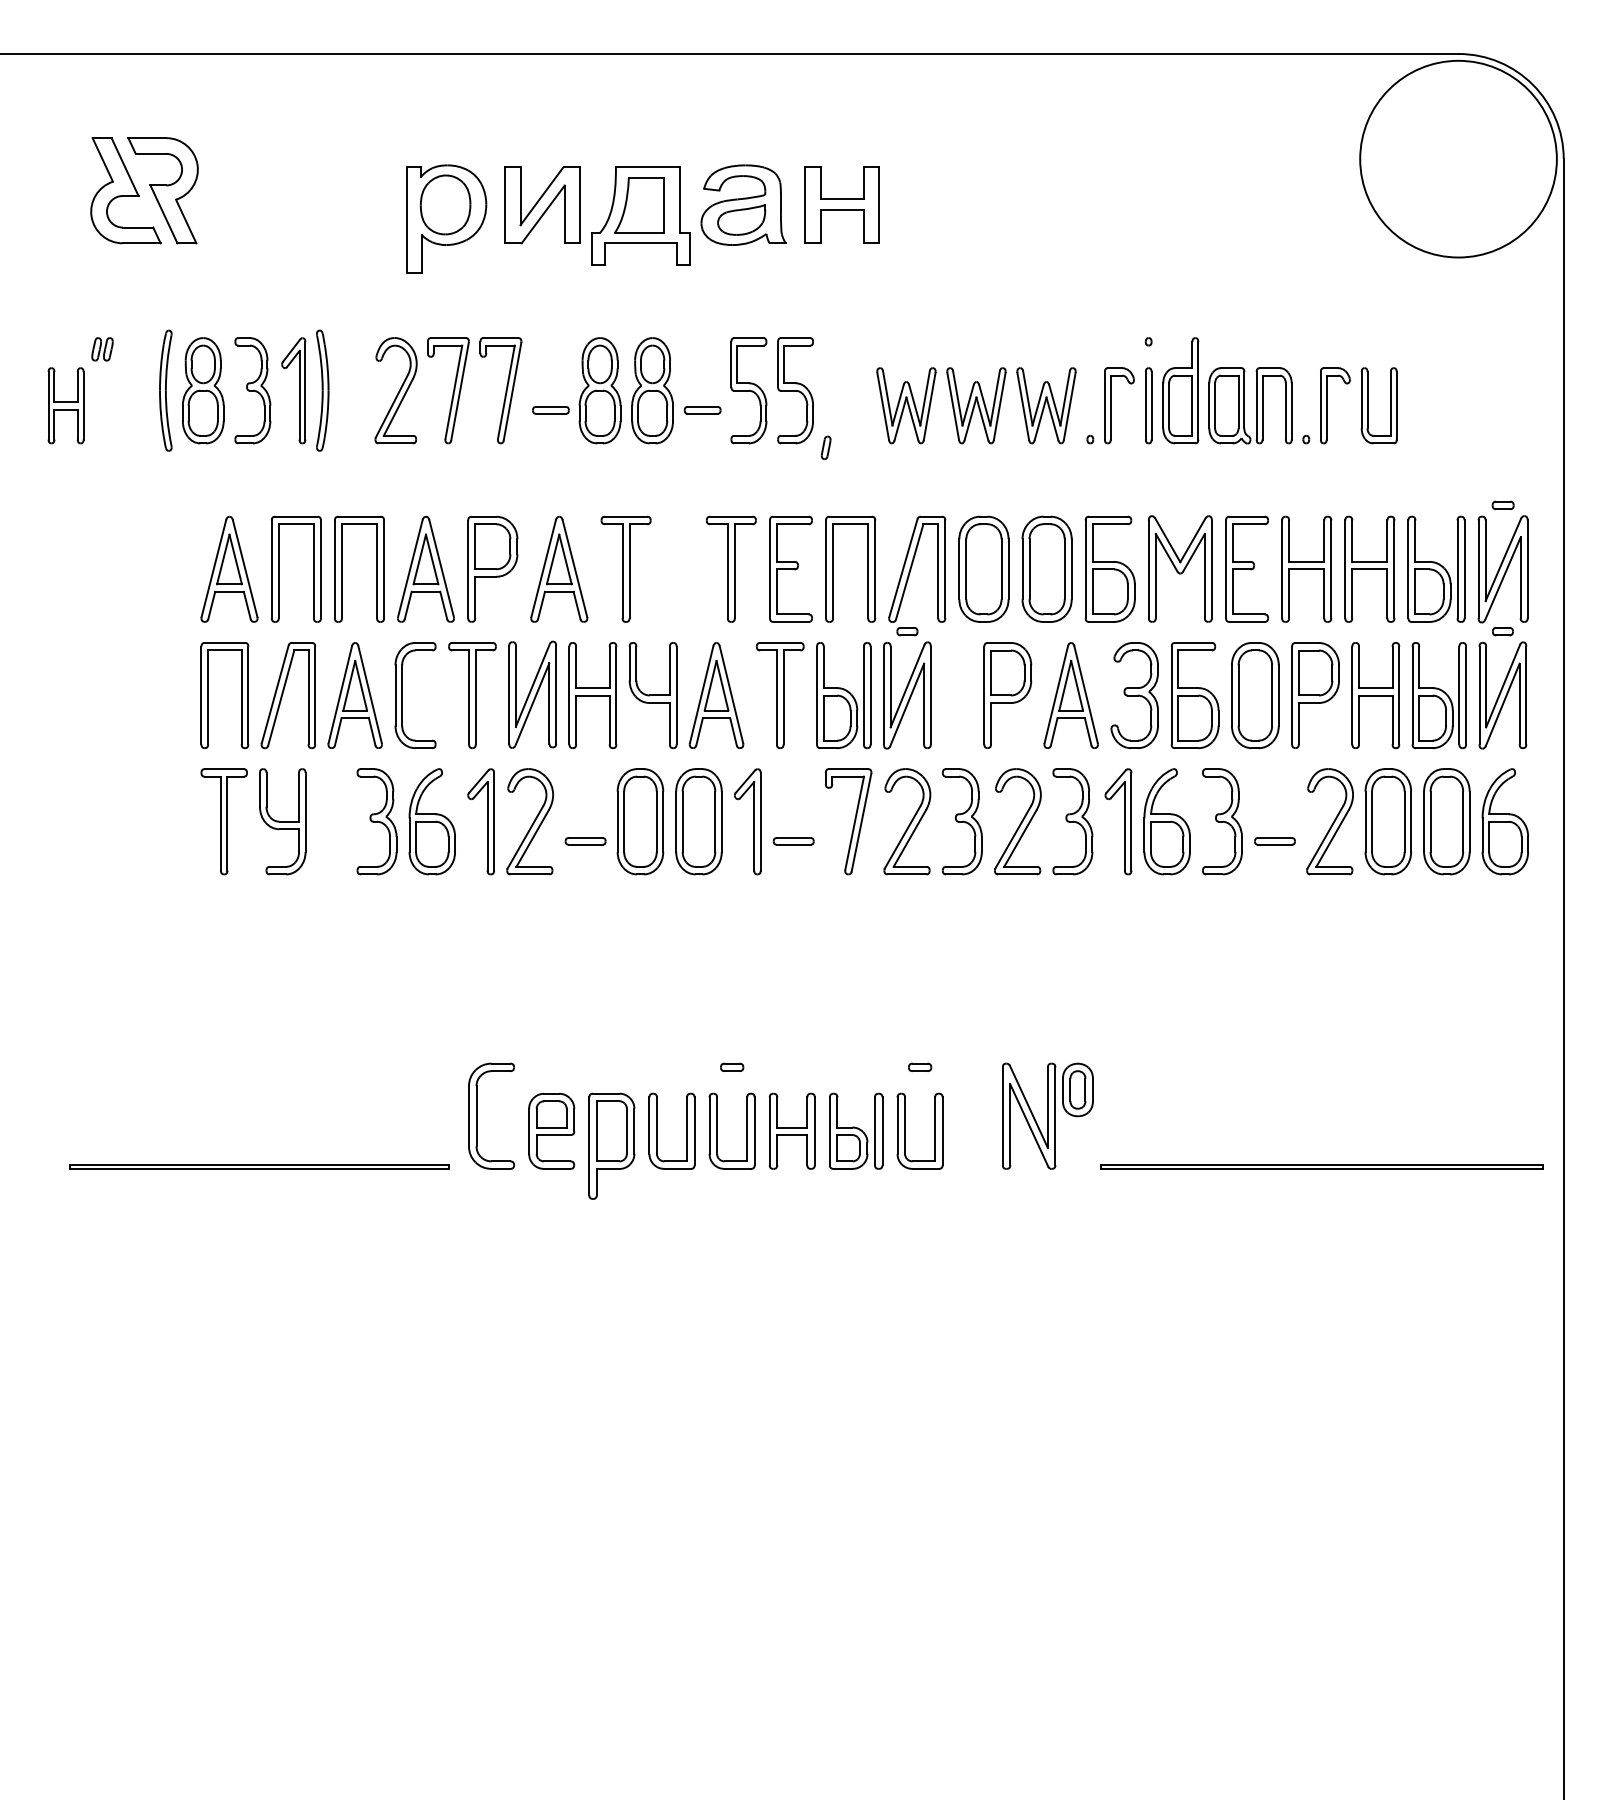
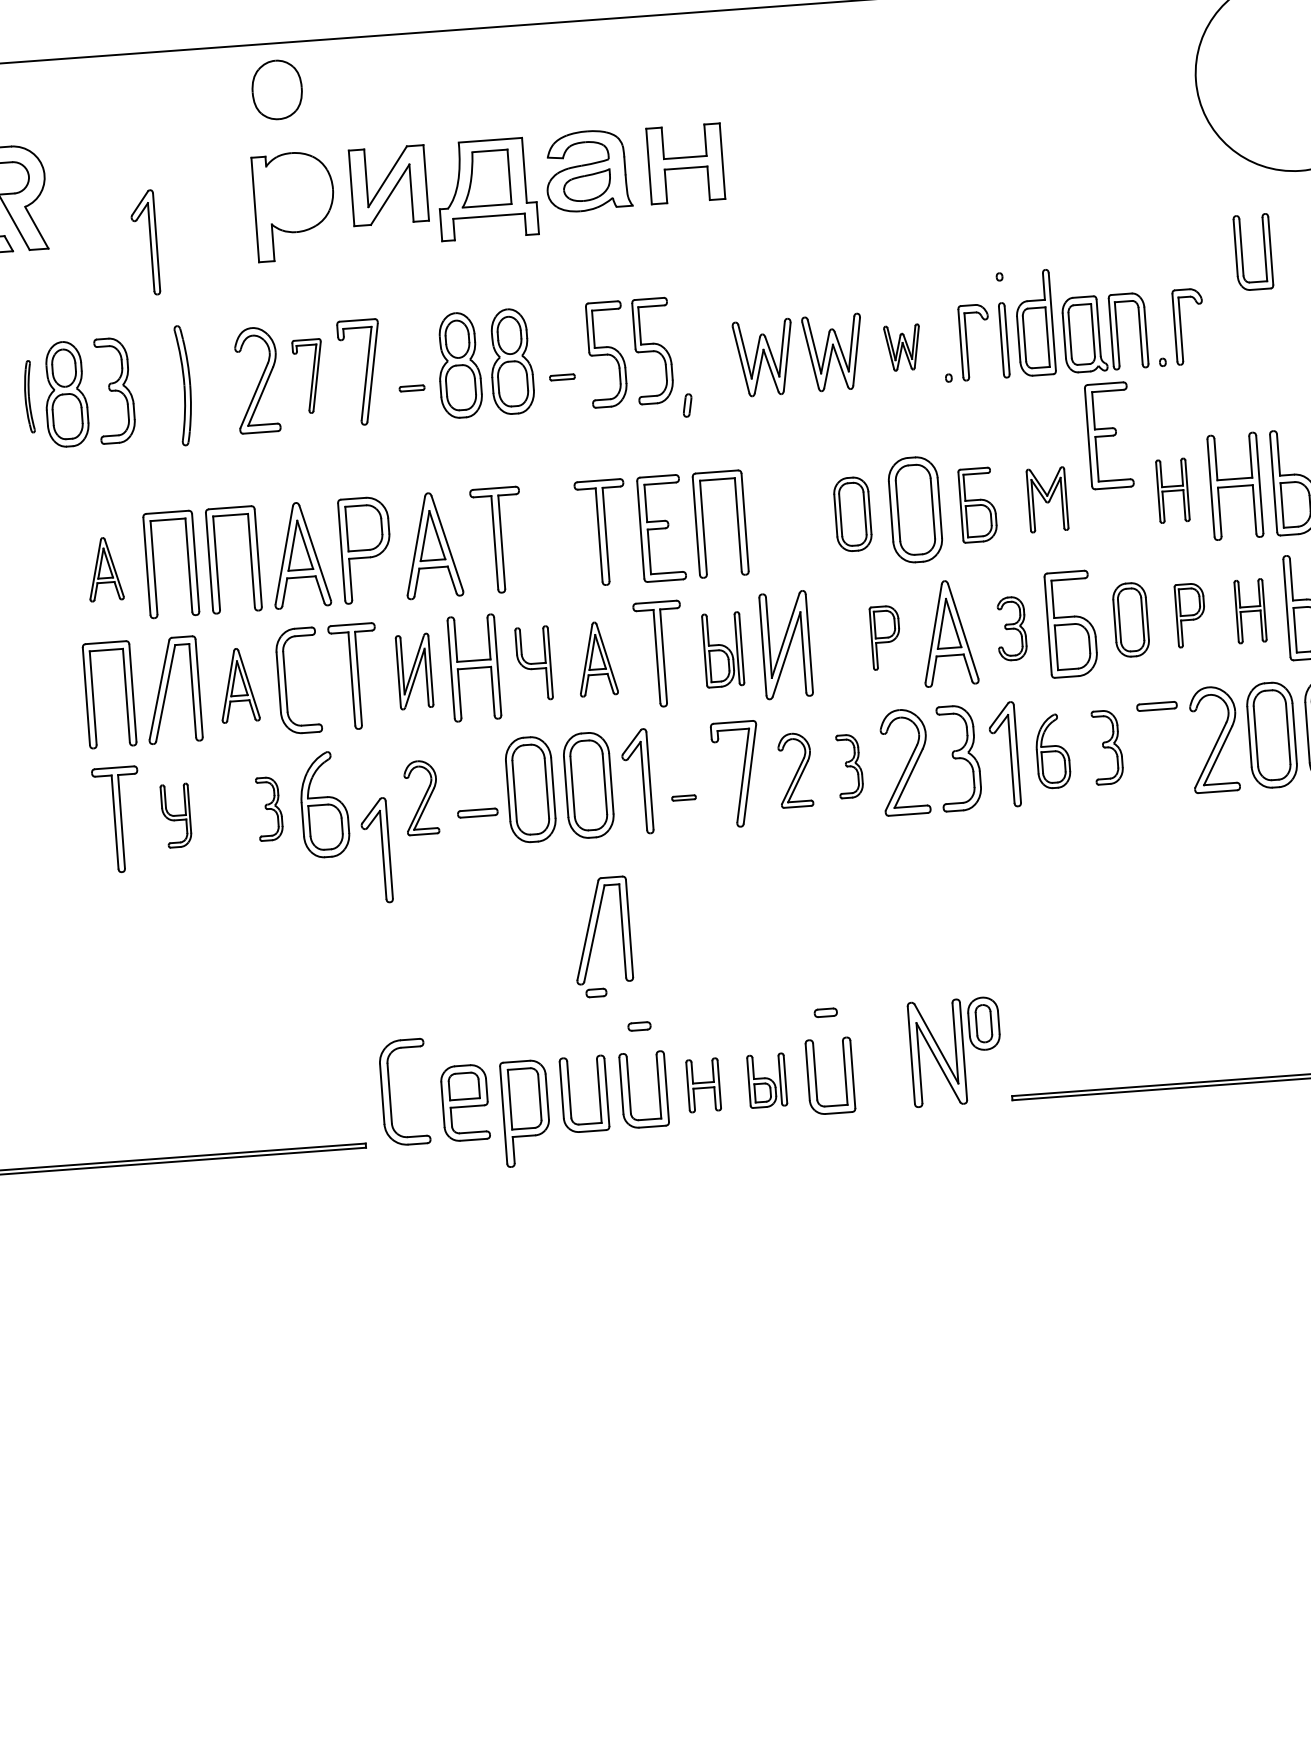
part: (445, 204) -> (277, 89), moved
part: (165, 390) -> (28, 396), size x0.6
part: (293, 390) -> (144, 242), moved
part: (448, 390) -> (309, 376), size x0.7
part: (1046, 405) -> (902, 347), size x0.6
part: (1368, 405) -> (1242, 252), moved
part: (550, 410) -> (411, 388), size x0.7
part: (702, 410) -> (562, 377), size x0.7
part: (229, 568) -> (104, 568), size x0.6
part: (983, 568) -> (852, 513), size x0.7
part: (1109, 568) -> (977, 504), size x0.7
part: (1180, 568) -> (1047, 499), size x0.6
part: (1247, 568) -> (1109, 434), moved
part: (1306, 568) -> (1172, 490), size x0.6
part: (910, 573) -> (595, 935), moved
part: (532, 694) -> (414, 671), size x0.7
part: (354, 695) -> (238, 685), size x0.7
part: (652, 695) -> (533, 663), size x0.7
part: (716, 695) -> (596, 658), size x0.7
part: (843, 695) -> (722, 649), size x0.7
part: (1007, 695) -> (885, 637), size x0.6
part: (1134, 695) -> (1011, 628), size x0.6
part: (1255, 695) -> (1131, 619), size x0.7
part: (1315, 695) -> (1190, 615), size x0.6
part: (1375, 695) -> (1250, 611), size x0.6
part: (282, 821) -> (175, 815), size x0.6
part: (376, 821) -> (269, 808), size x0.6
part: (487, 821) -> (382, 850), moved
part: (529, 821) -> (420, 797), size x0.7
part: (907, 821) -> (795, 769), size x0.7
part: (962, 821) -> (849, 765), size x0.6
part: (1166, 821) -> (1052, 751), size x0.7
part: (1222, 821) -> (1107, 747), size x0.7
part: (793, 841) -> (683, 798), size x0.6
part: (1274, 841) -> (1156, 706), moved
part: (791, 1130) -> (702, 1084), size x0.7
part: (856, 1130) -> (767, 1079), size x0.7

